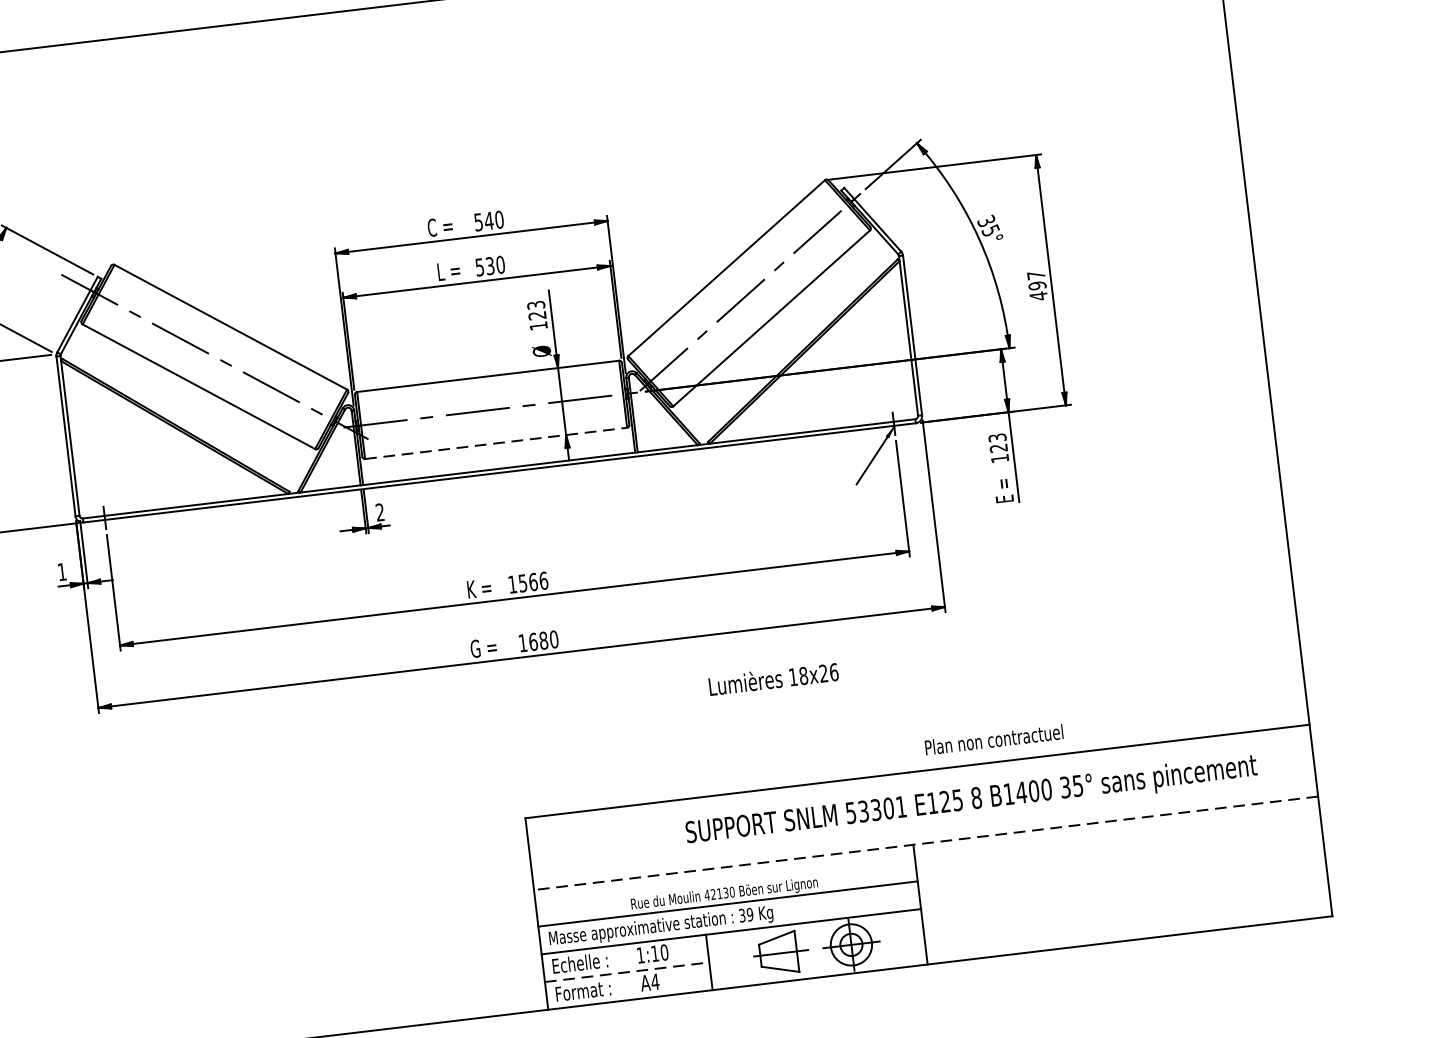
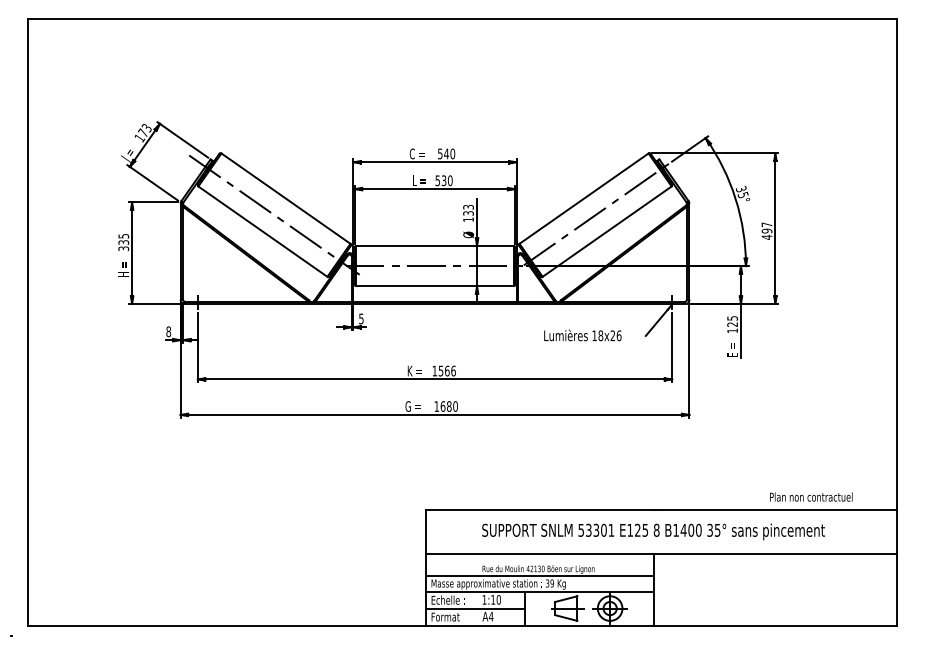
text: (537, 315) -> (468, 213), 123 -> 133
text: (995, 438) -> (731, 318), 123 -> 125
line: (496, 443) -> (435, 286), dashed -> solid
text: (380, 511) -> (361, 318), 2 -> 5
text: (61, 571) -> (168, 331), 1 -> 8
text: (773, 679) -> (582, 335), moved
text: (994, 738) -> (811, 496), moved
text: (971, 800) -> (653, 531), moved
line: (925, 843) -> (661, 553), dashed -> solid
line: (627, 971) -> (475, 608), dashed -> solid

